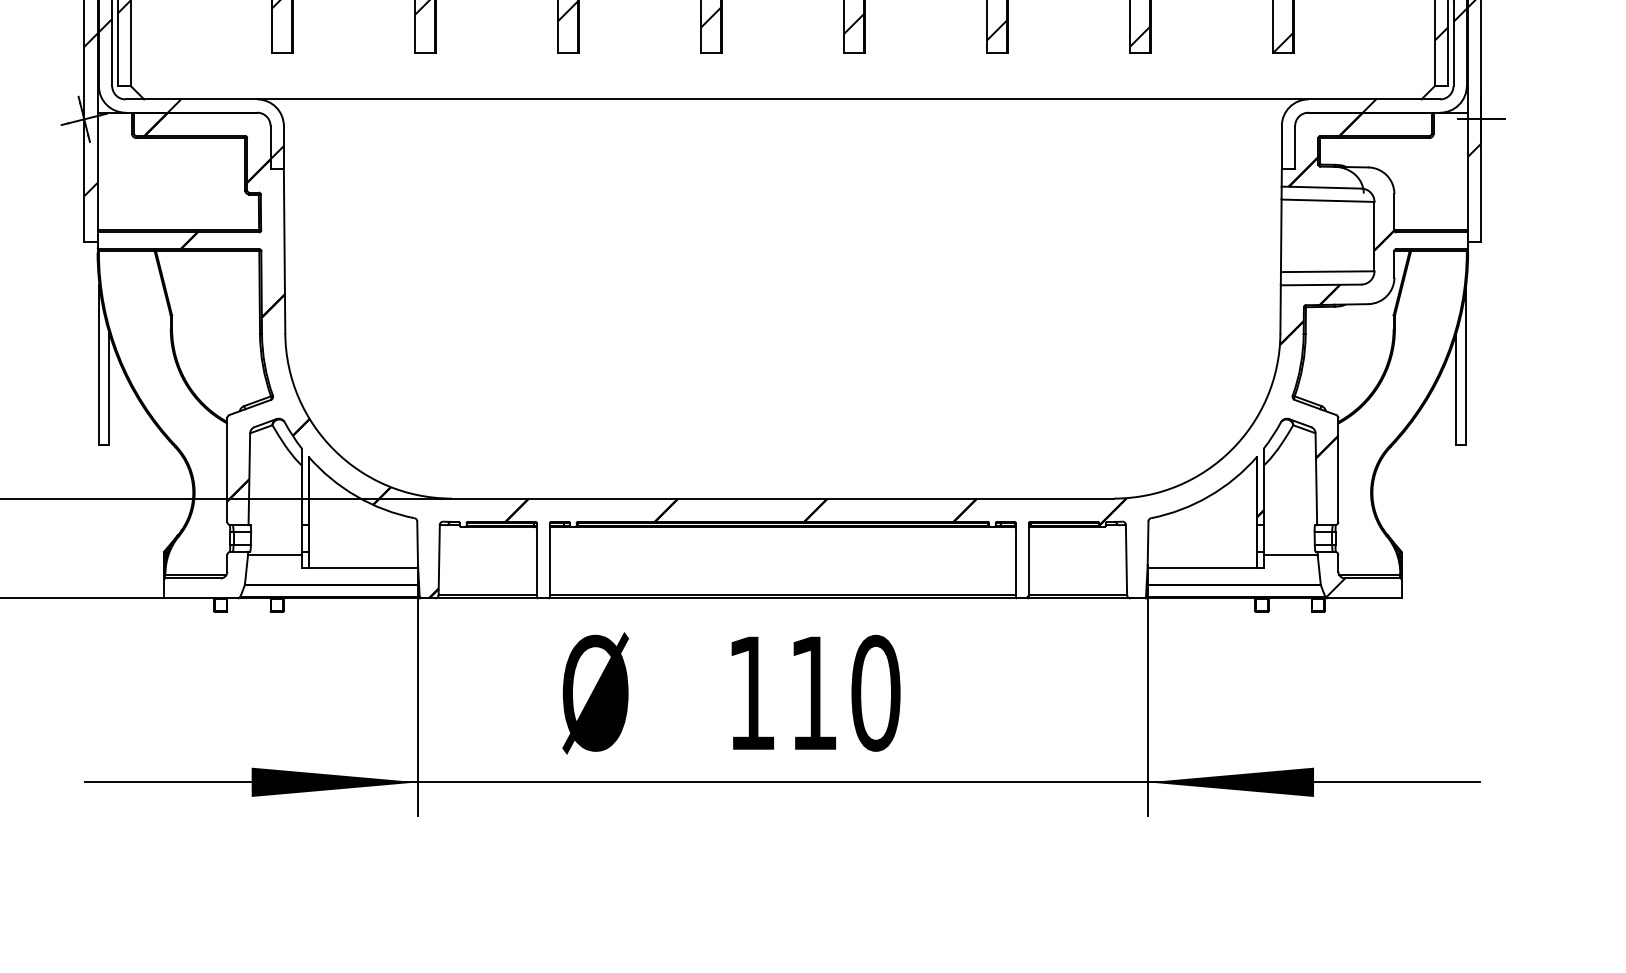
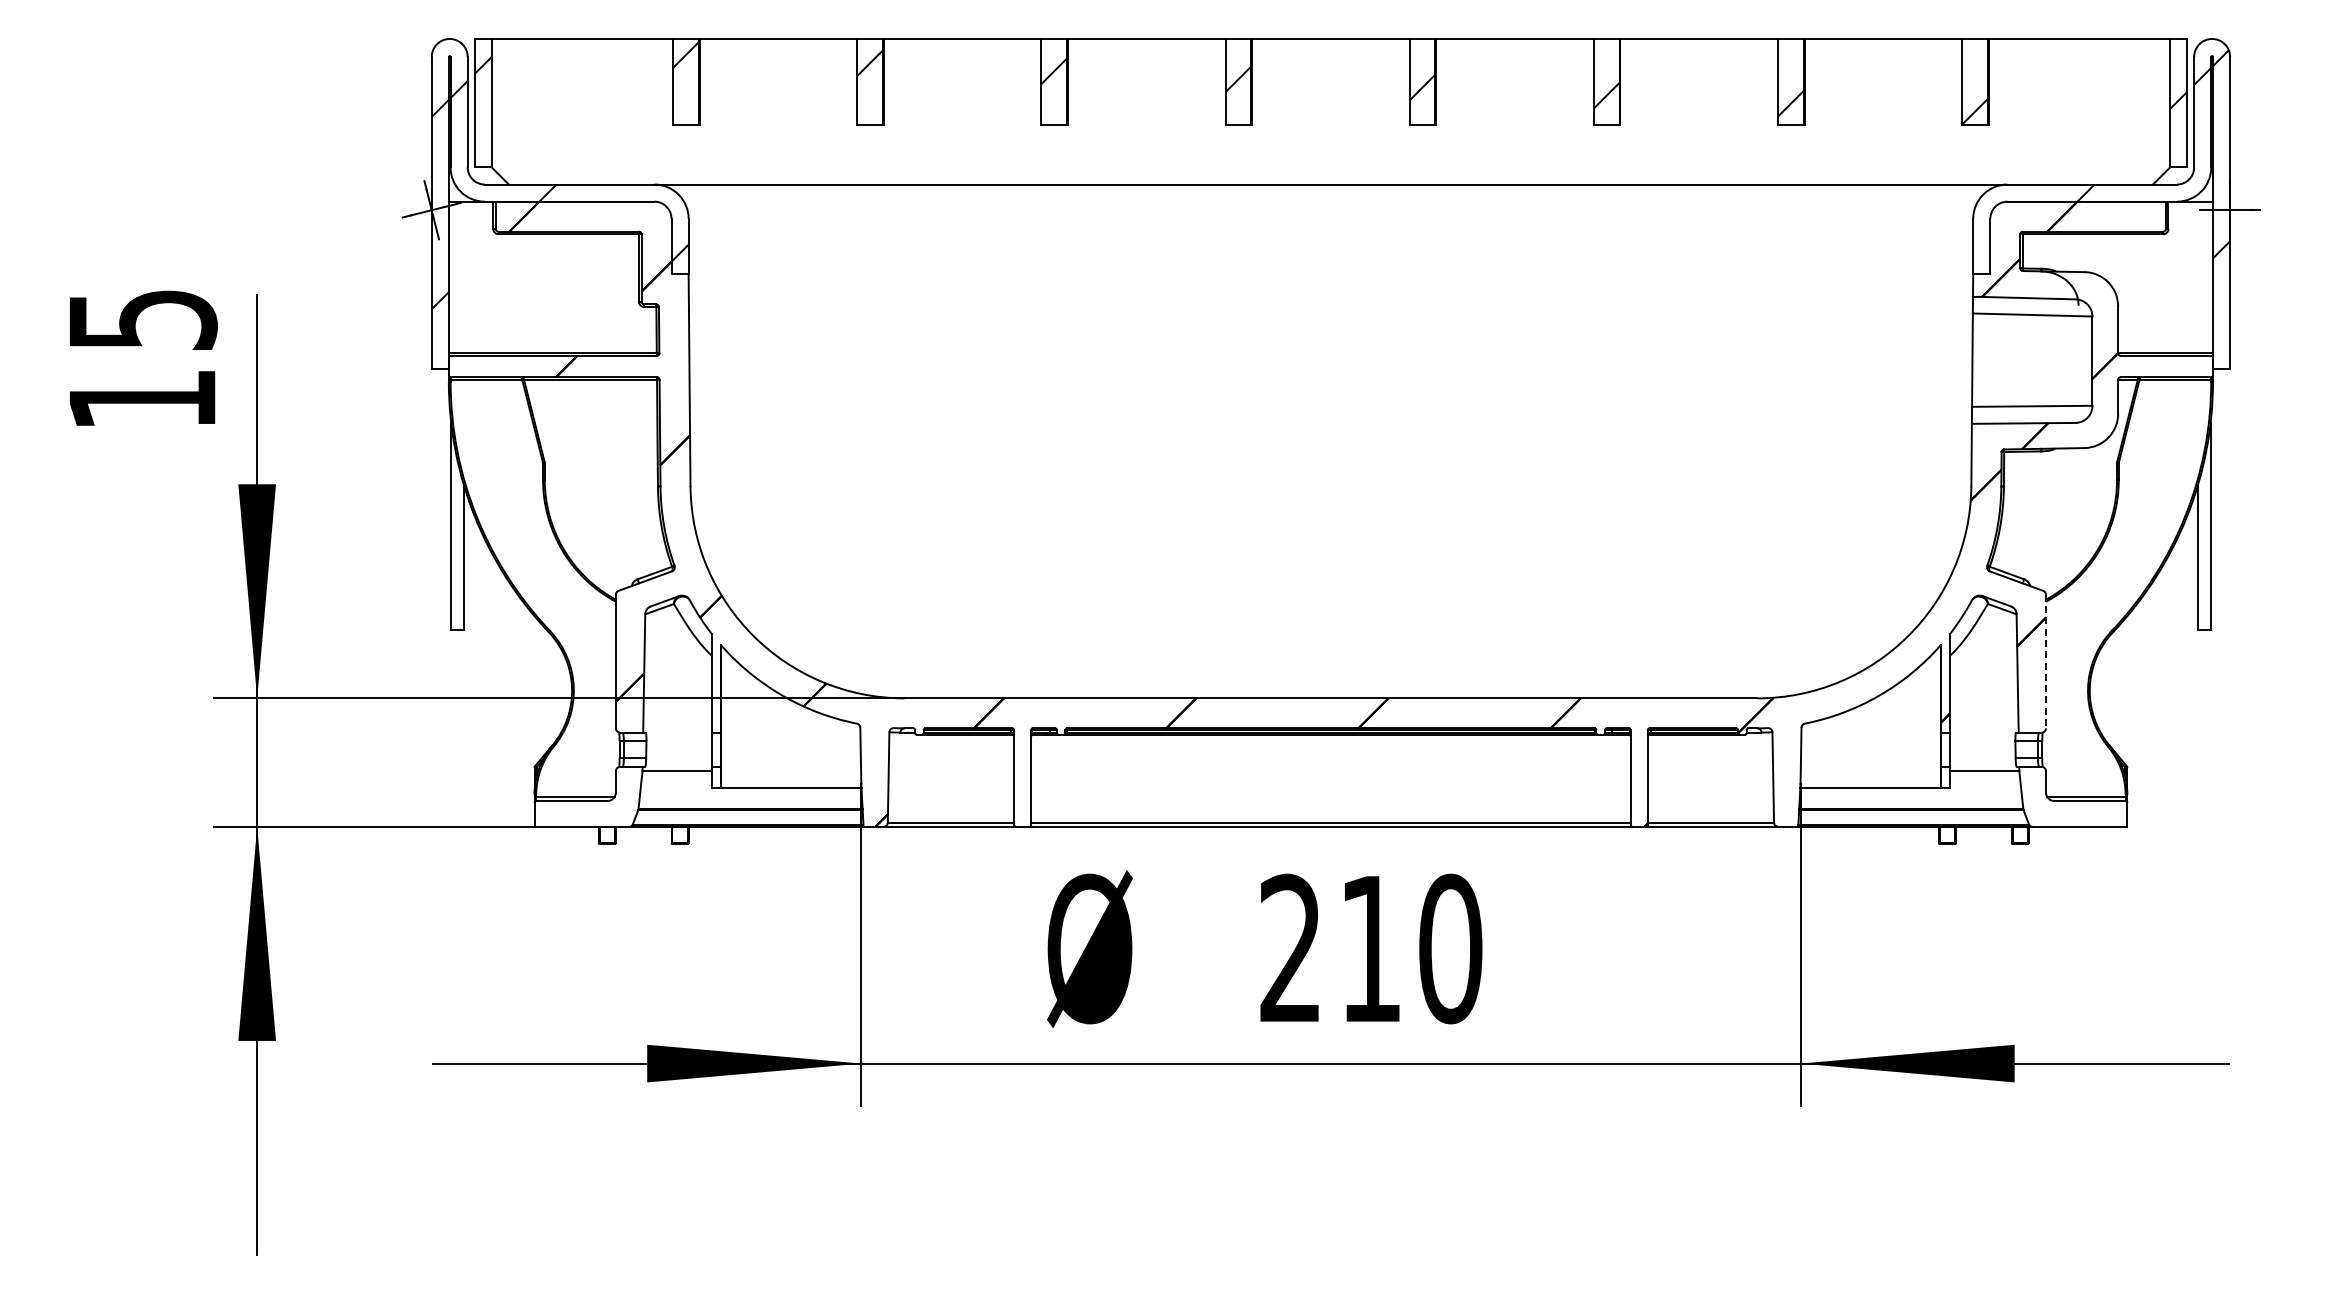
line: (1338, 469) -> (2046, 661), solid -> dashed
hatch: (1334, 588) -> (2041, 813), removed
text: (750, 692) -> (1289, 947), 110 -> 210

